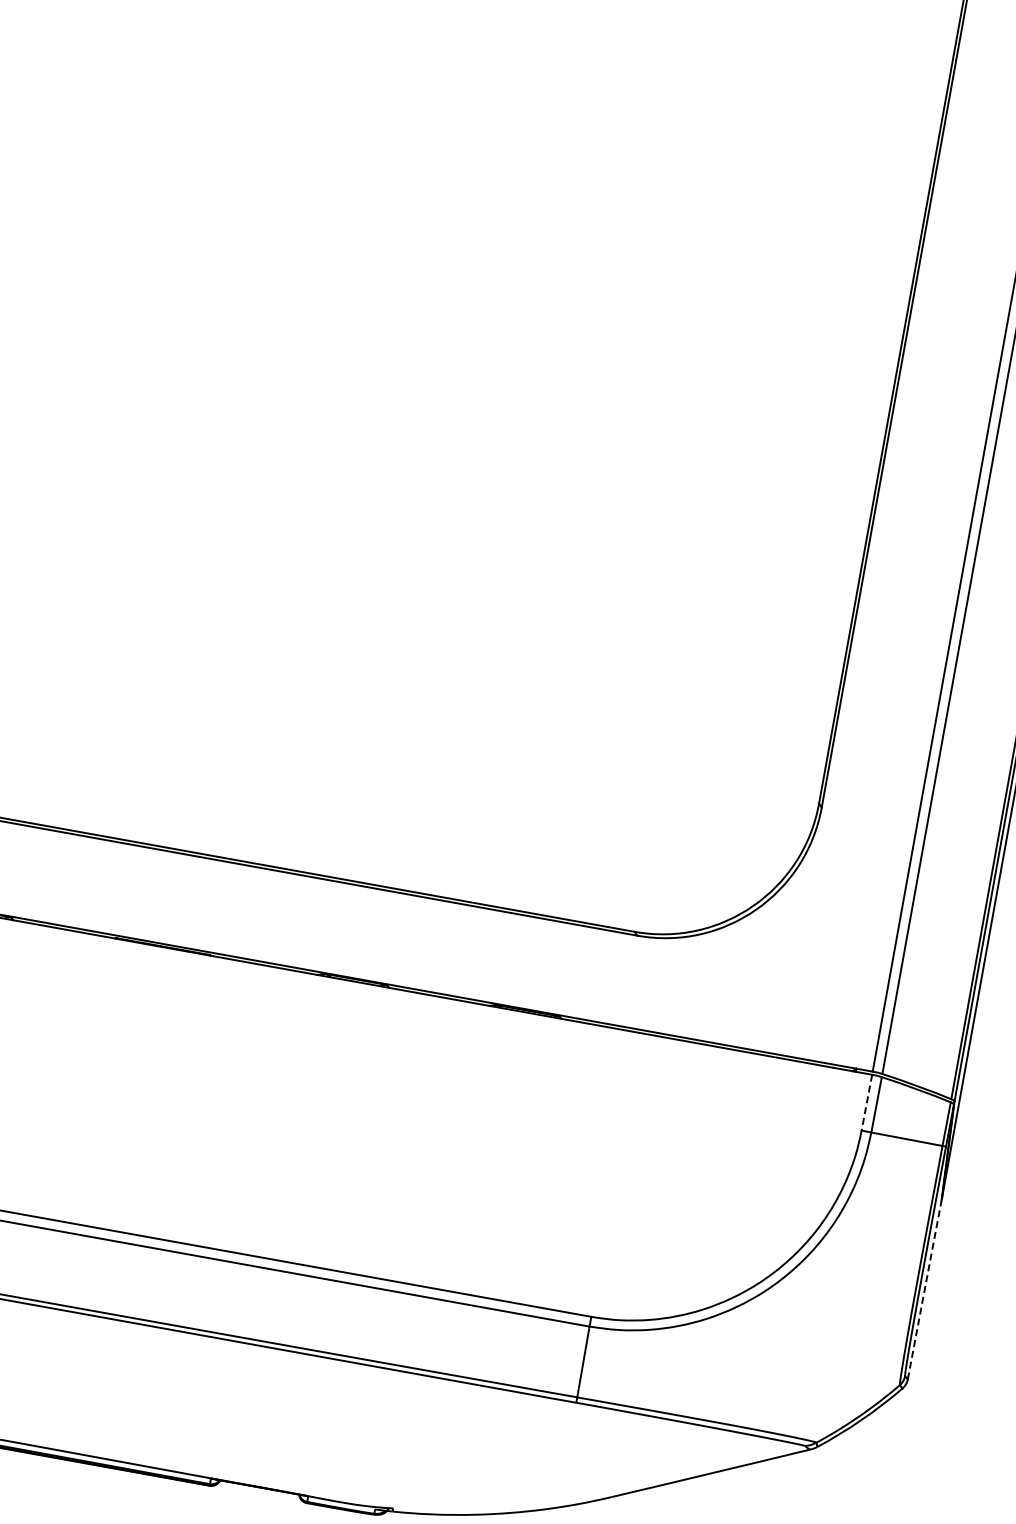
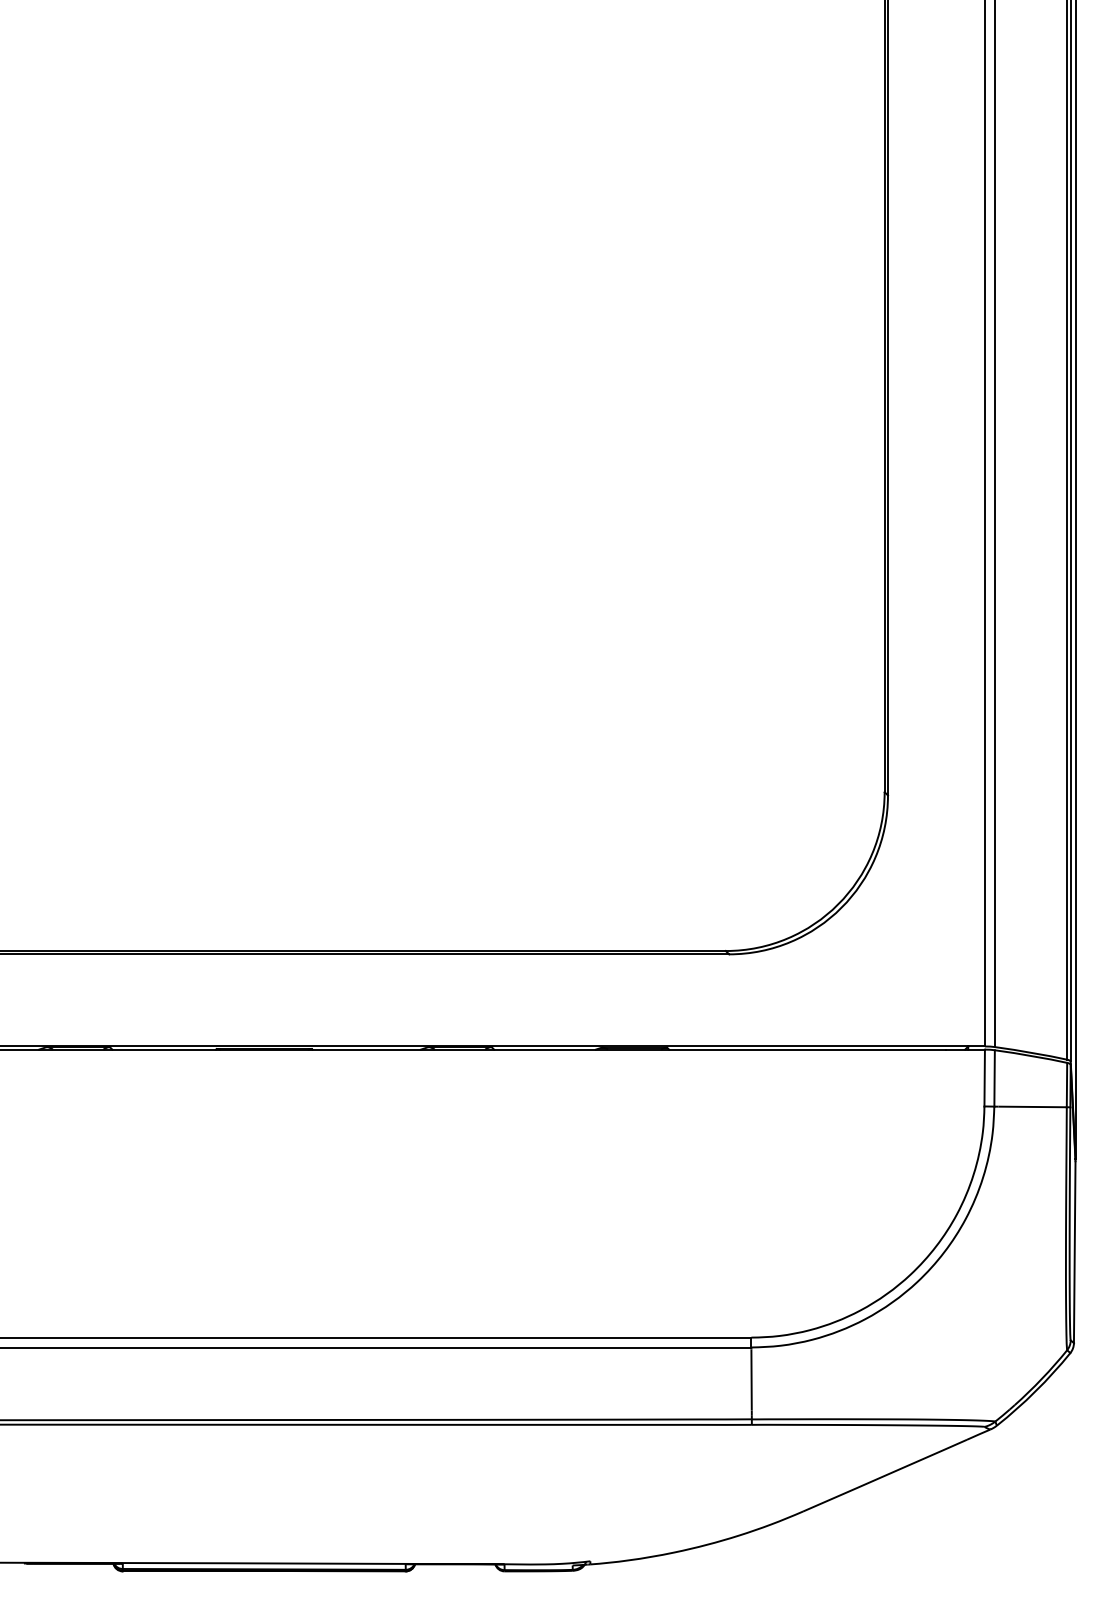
line: (866, 1103) -> (984, 1078), dashed -> solid
line: (924, 1290) -> (1074, 1252), dashed -> solid

